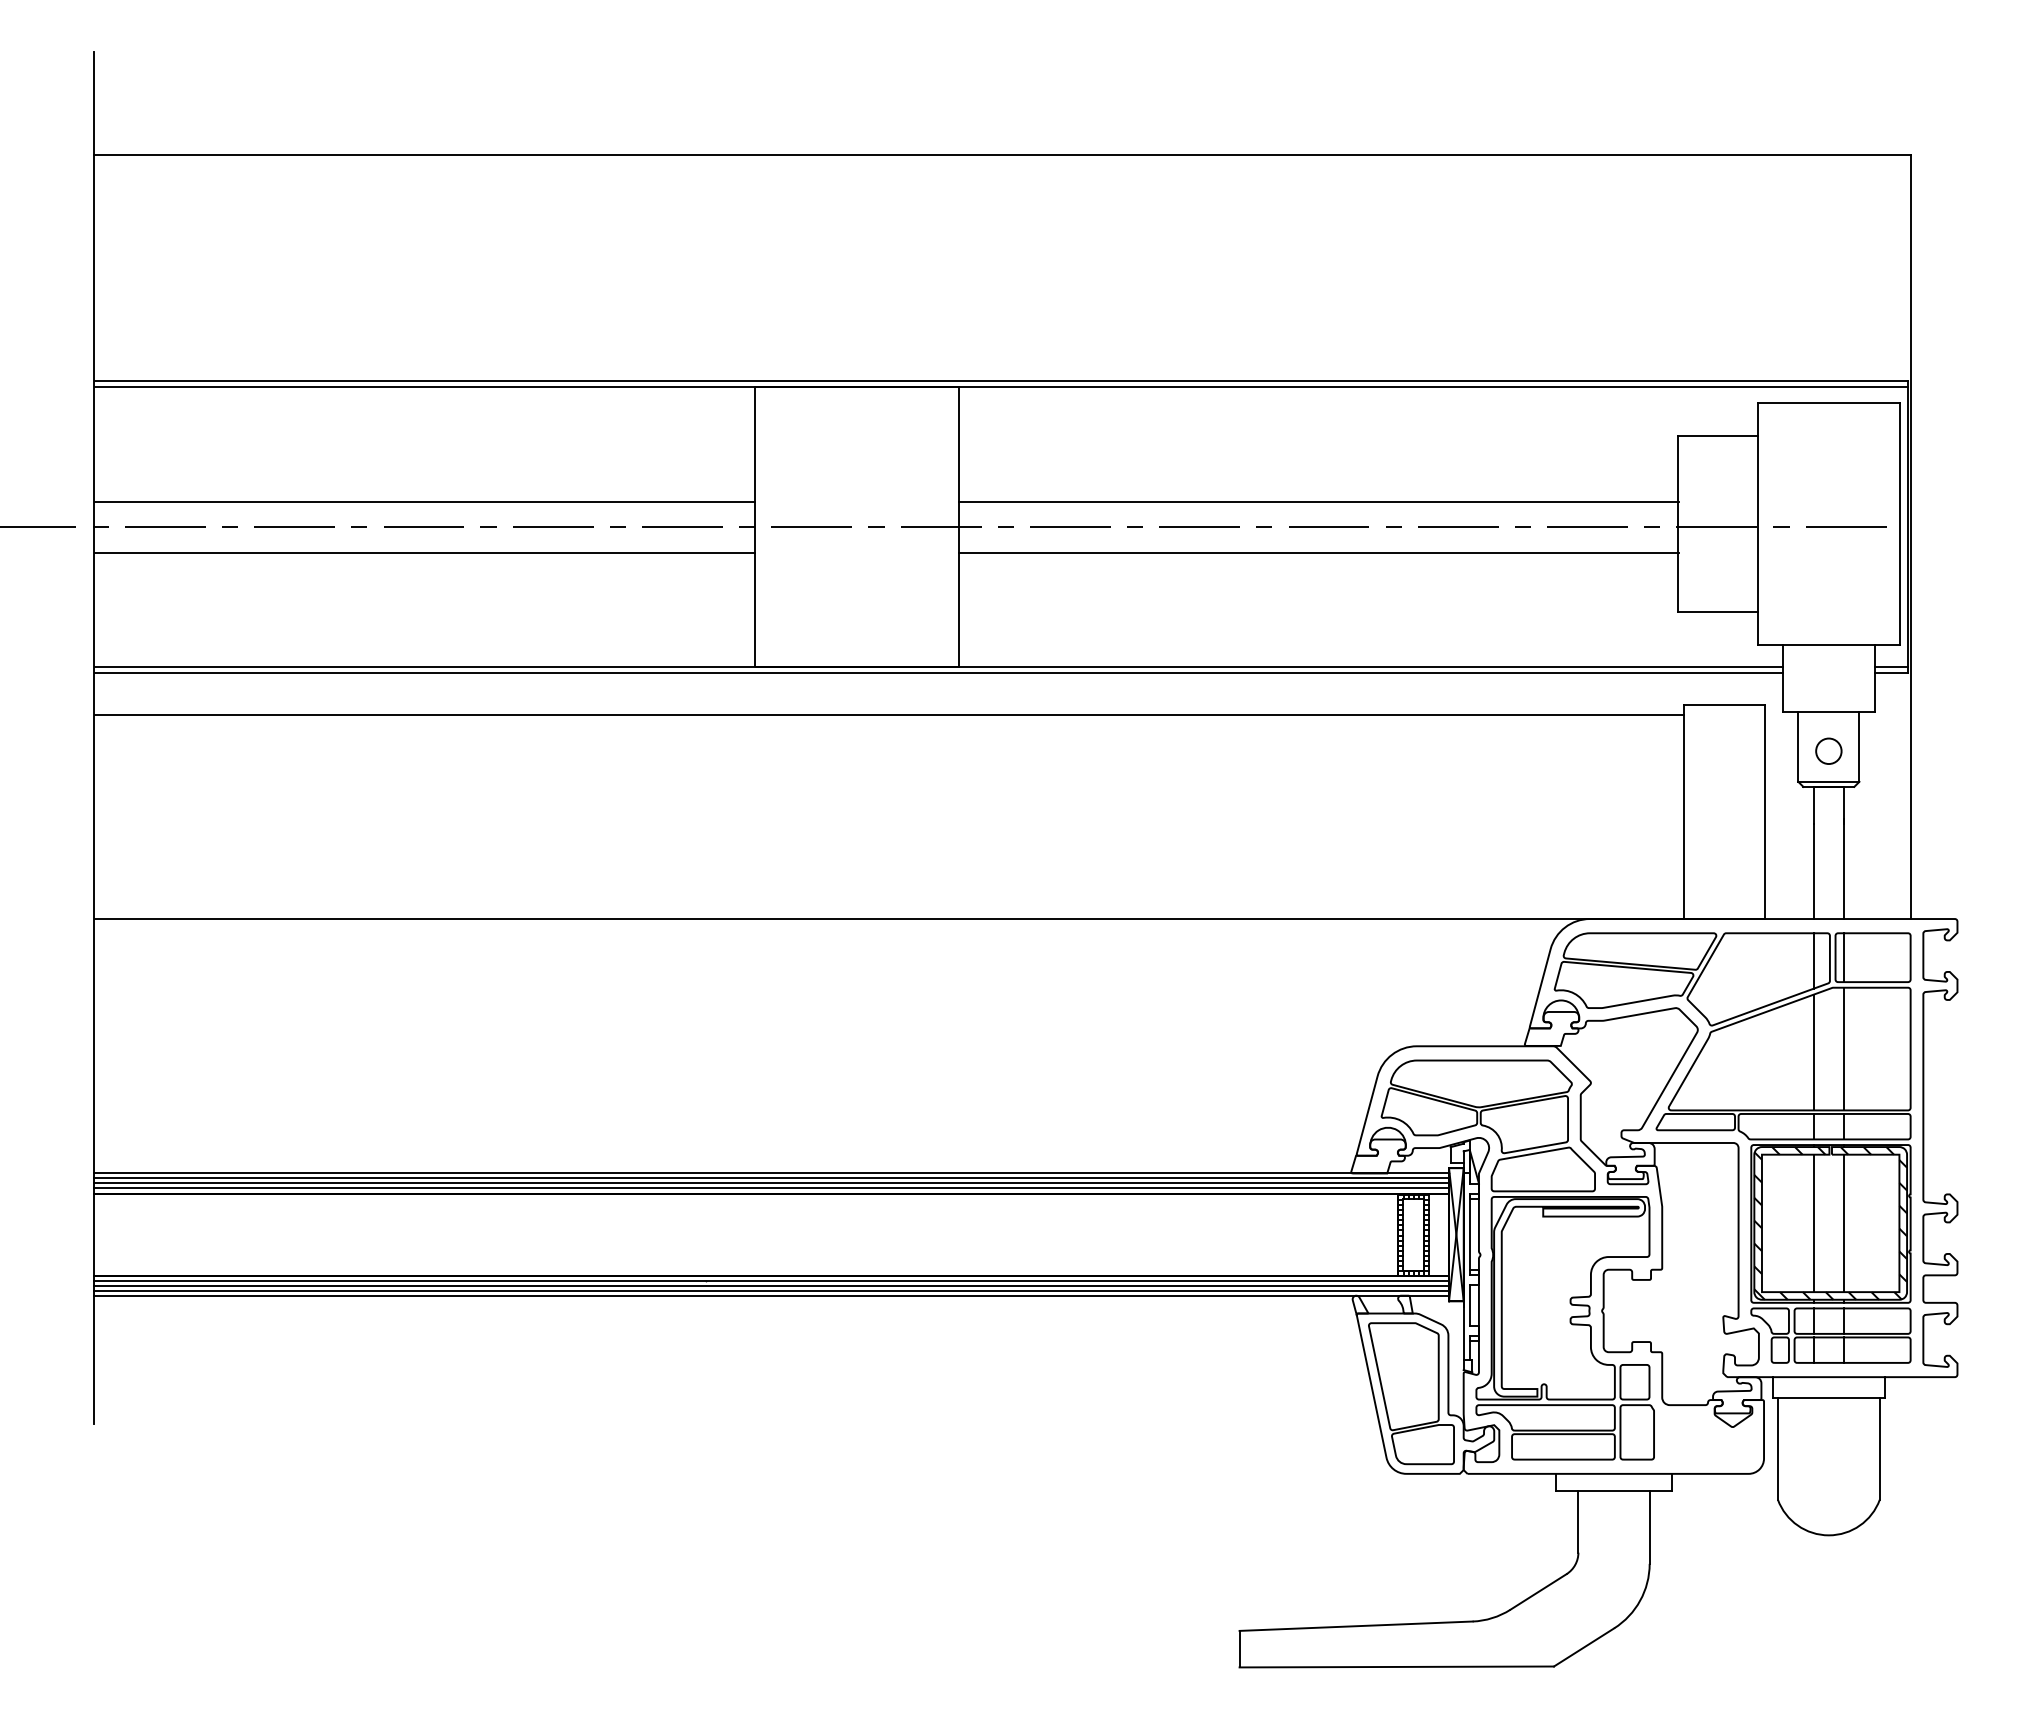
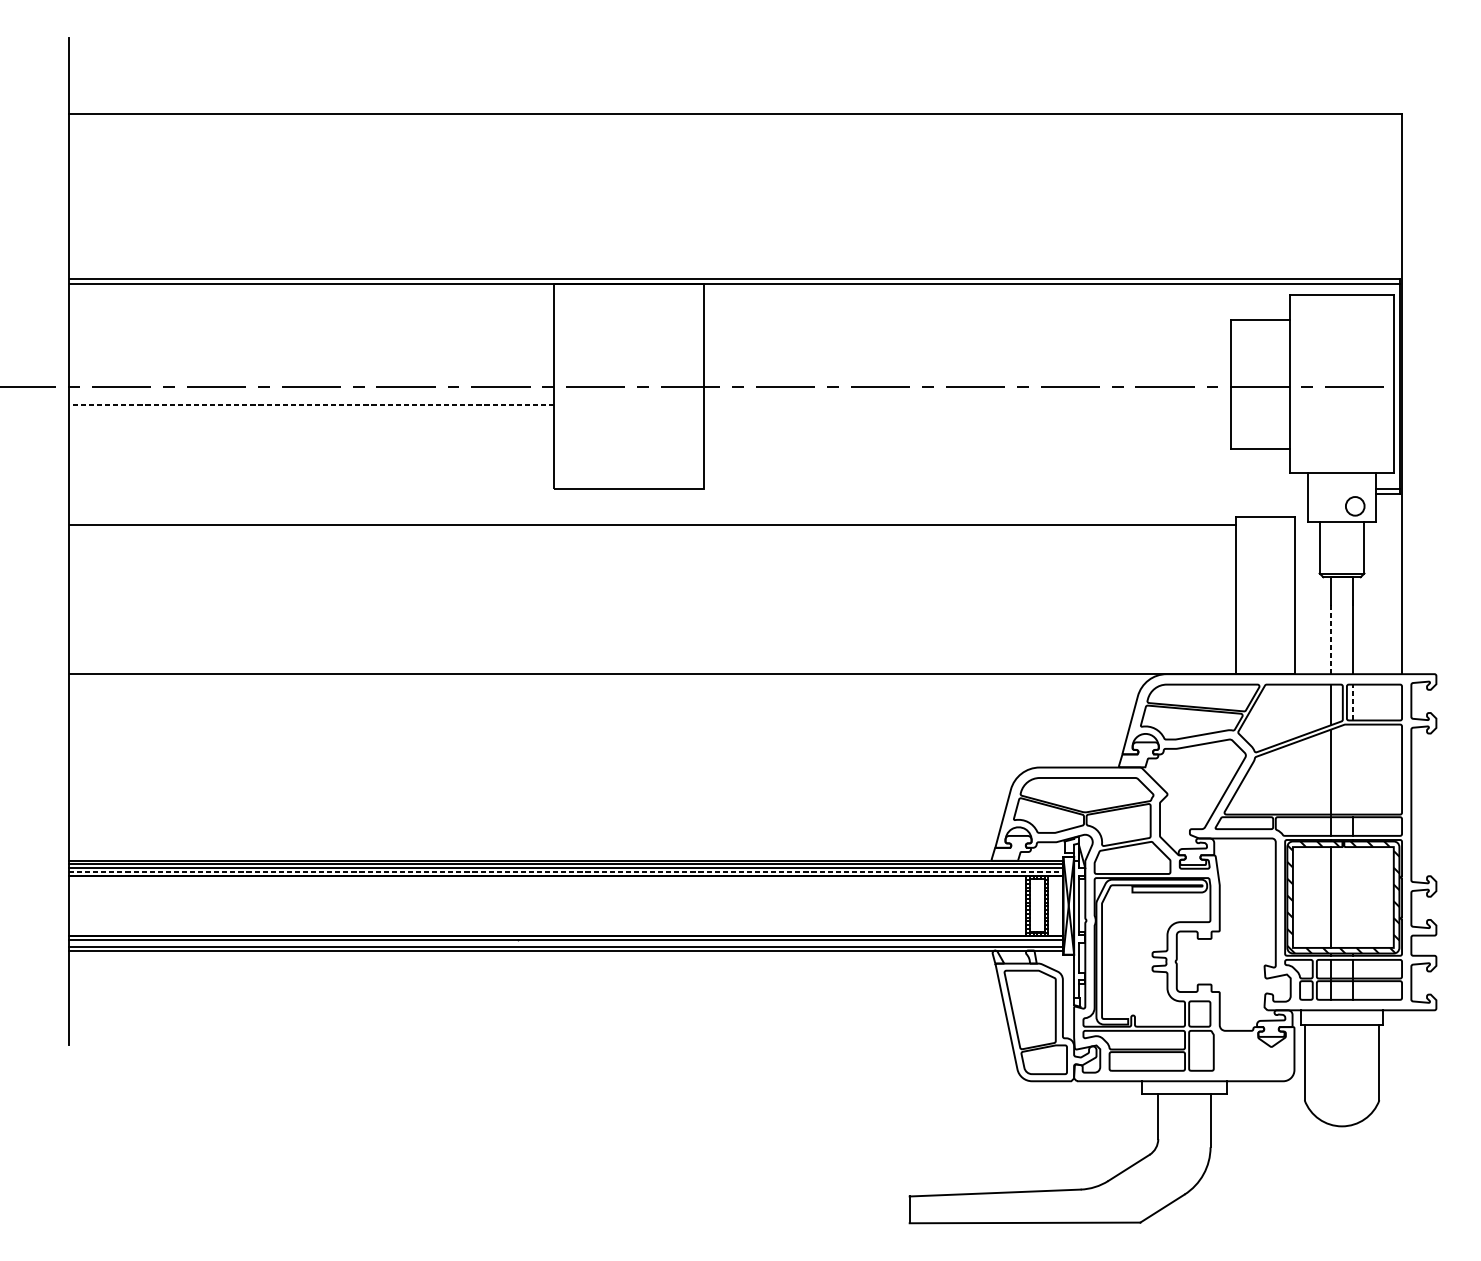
line: (424, 501) -> (311, 367), removed
line: (1318, 501) -> (967, 367), removed
line: (424, 552) -> (311, 405), solid -> dashed
line: (1318, 552) -> (967, 405), removed
line: (938, 667) -> (688, 489), removed
line: (938, 673) -> (688, 494), removed
circle: (1828, 750) -> (1354, 505), moved
line: (1813, 871) -> (1330, 639), solid -> dashed
line: (1844, 957) -> (1353, 702), solid -> dashed
line: (1844, 1048) -> (1353, 769), removed
line: (771, 1188) -> (566, 871), solid -> dashed
line: (1844, 1223) -> (1353, 897), removed
line: (771, 1286) -> (566, 943), removed

